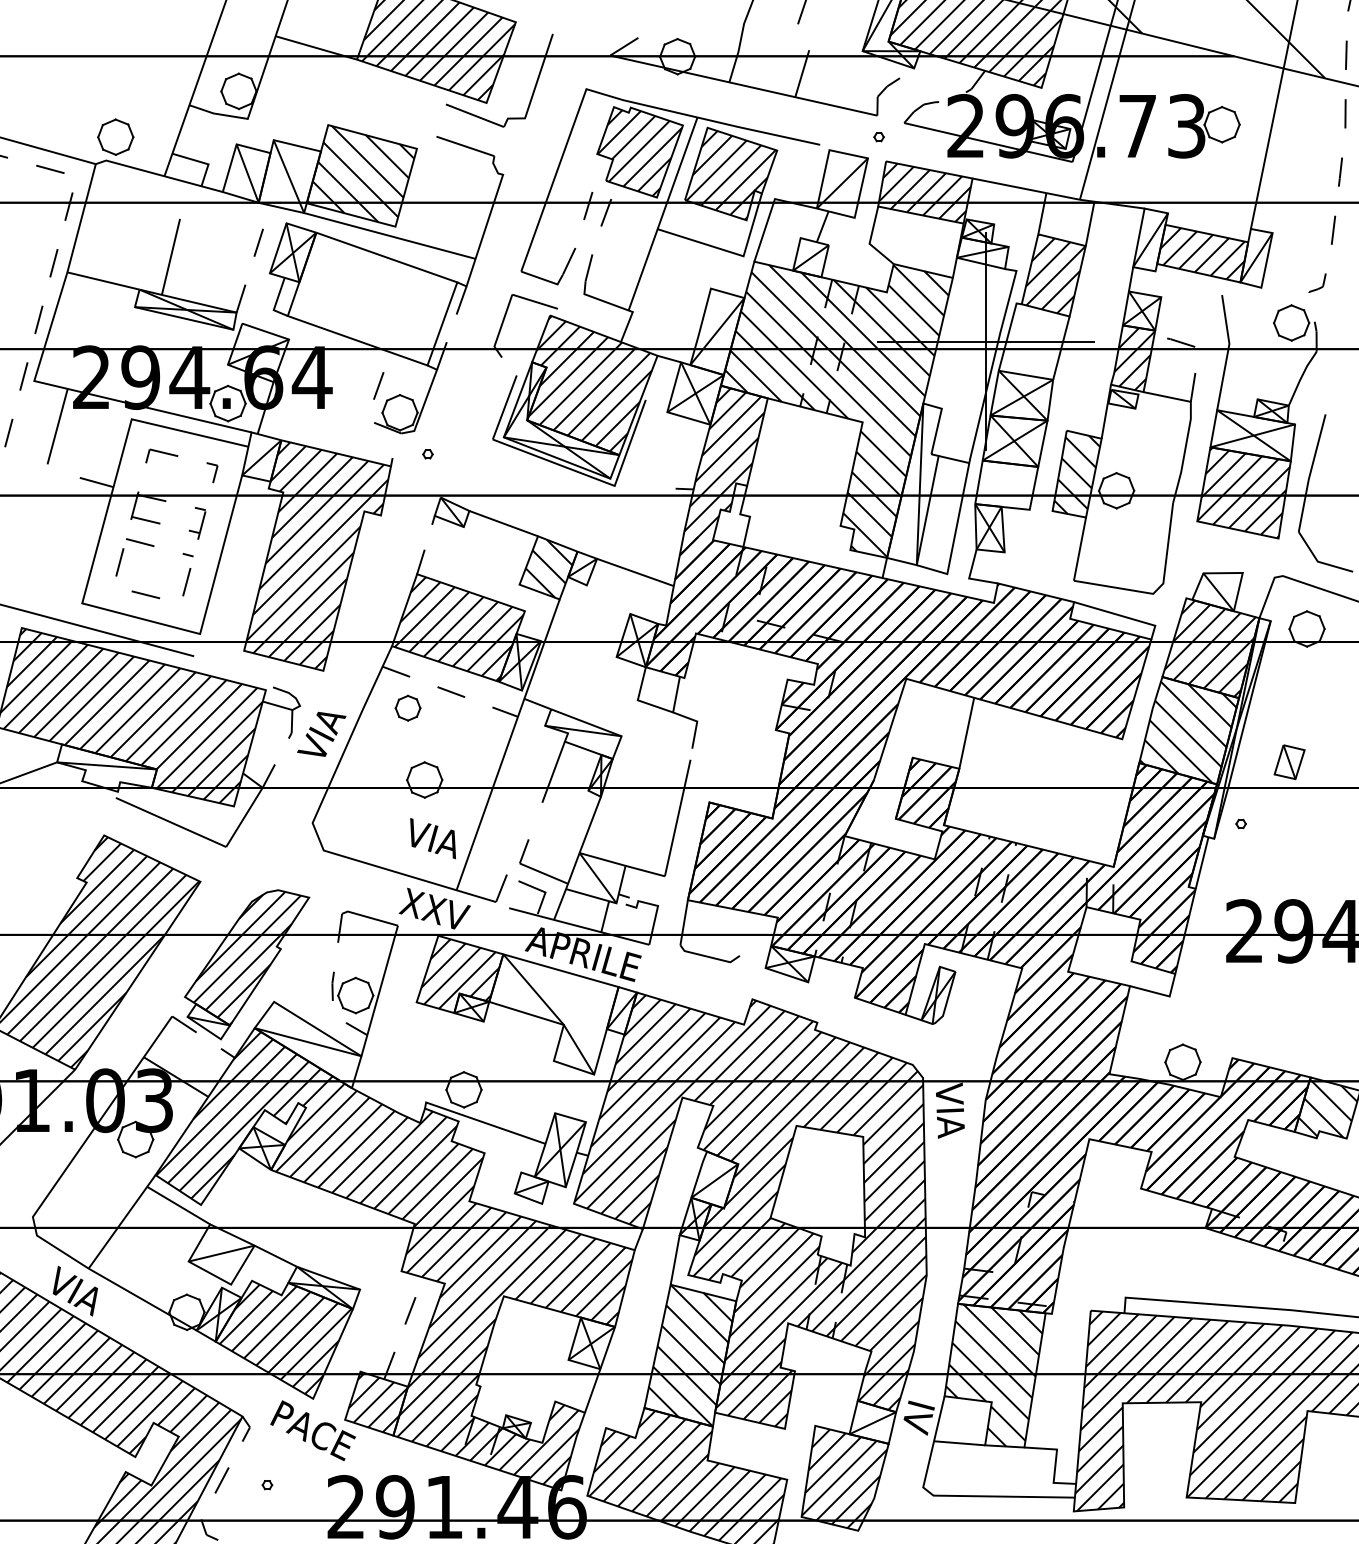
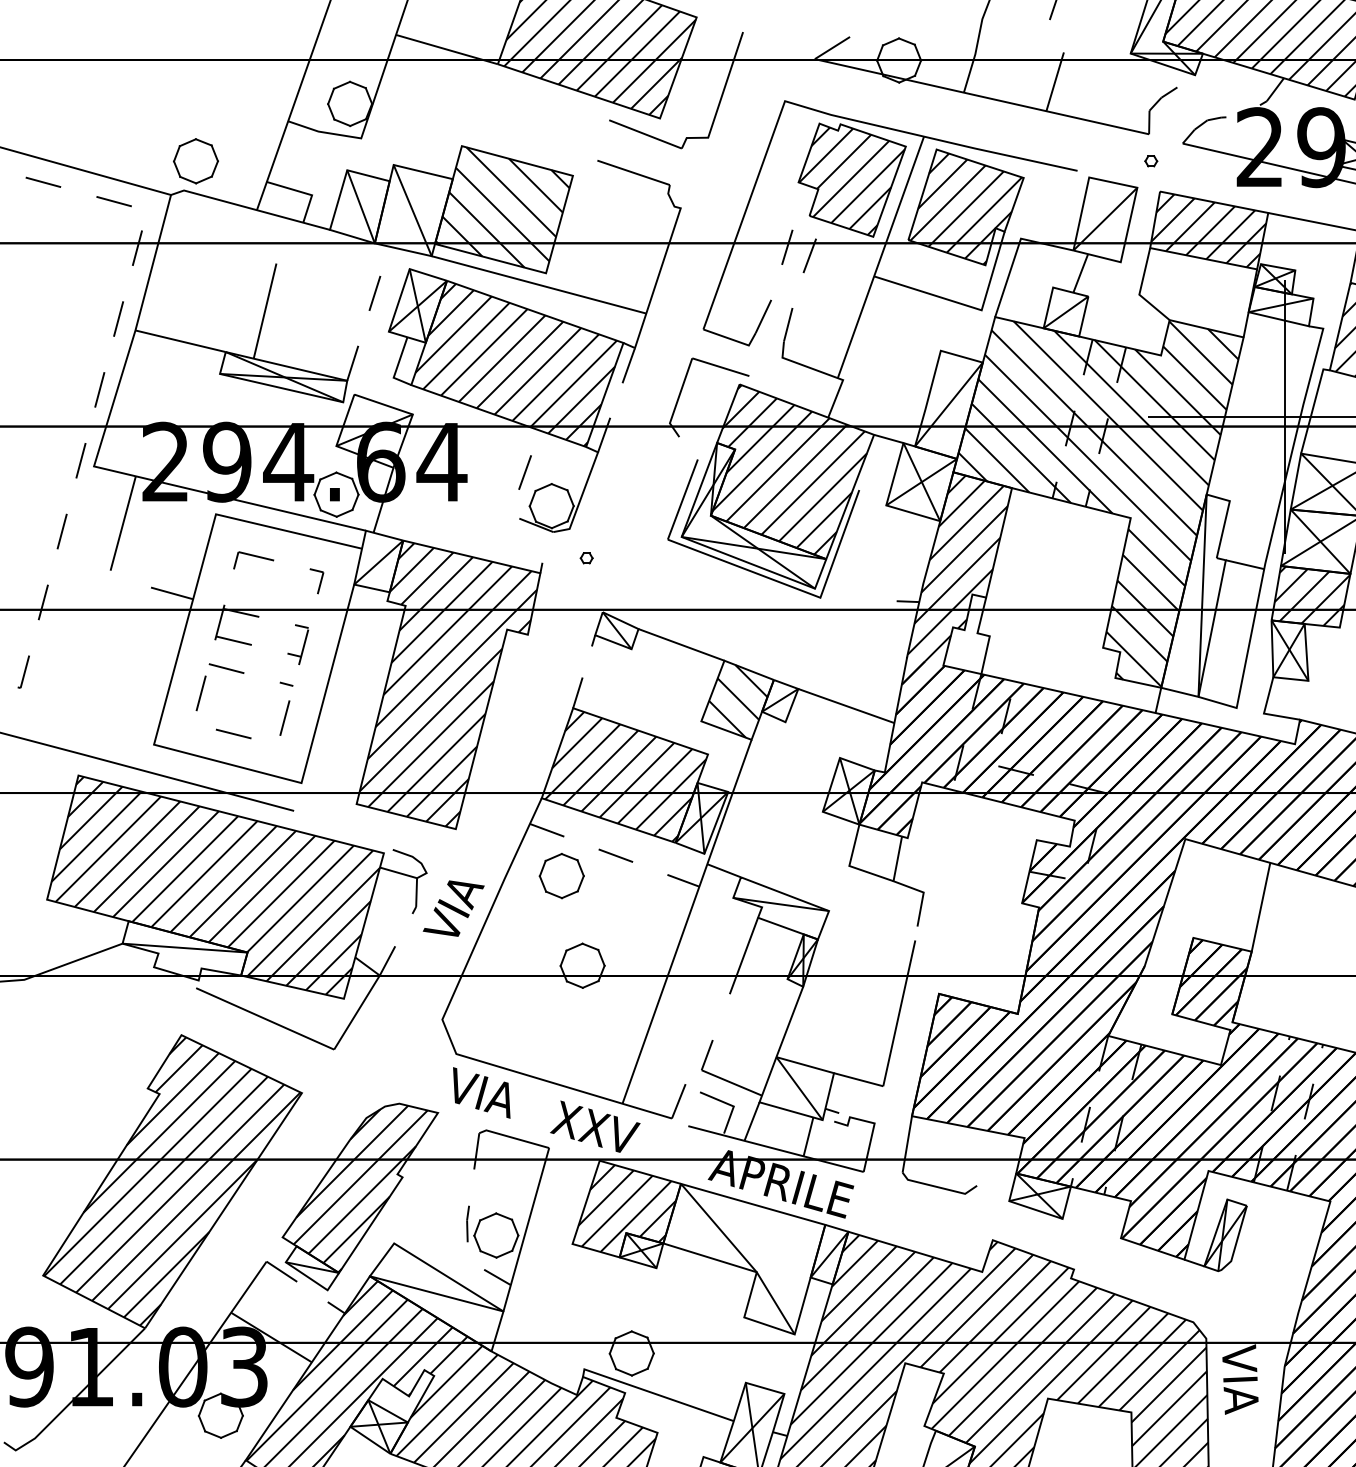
hatch: (371, 299) -> (516, 364), added
hatch: (1007, 484) -> (1311, 595), added
part: (407, 707) -> (561, 875), size x1.43
text: (432, 838) -> (480, 1092), moved

